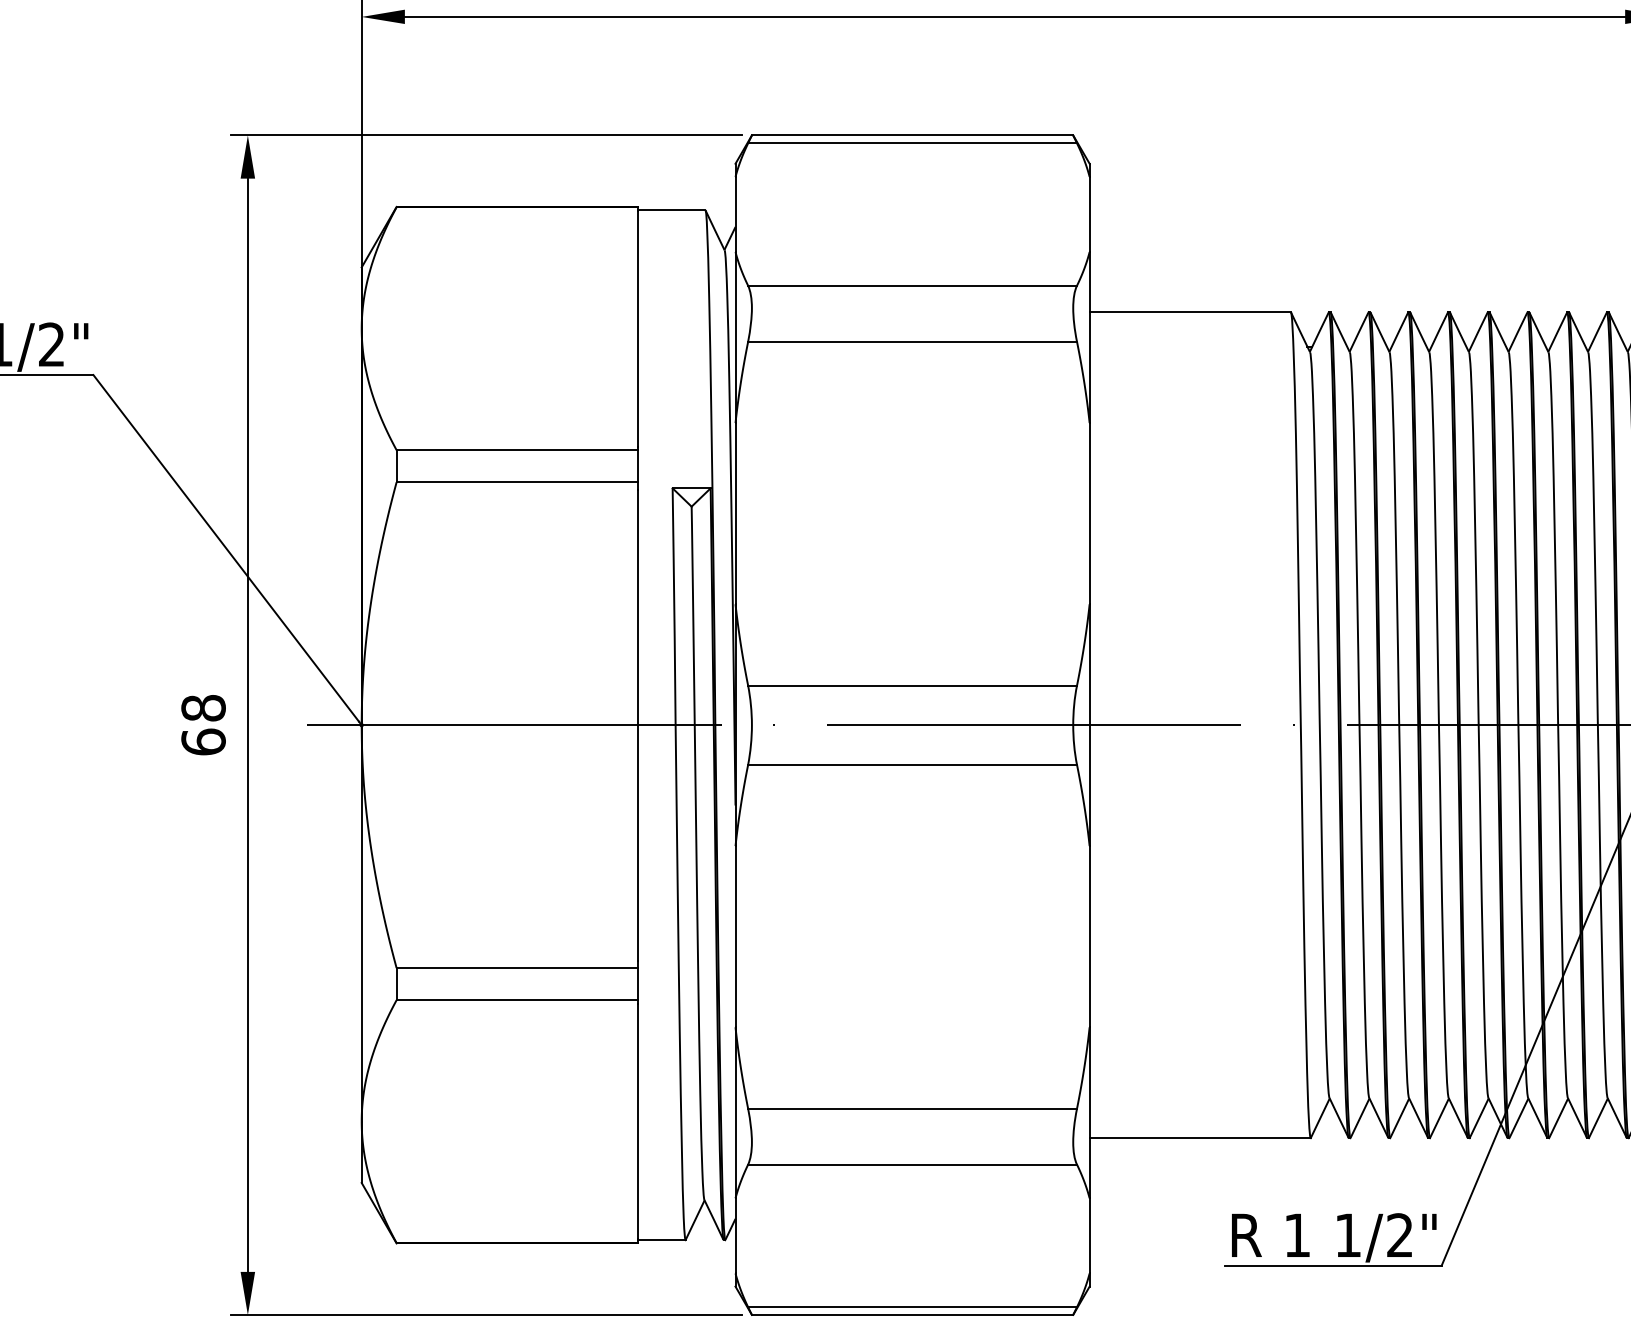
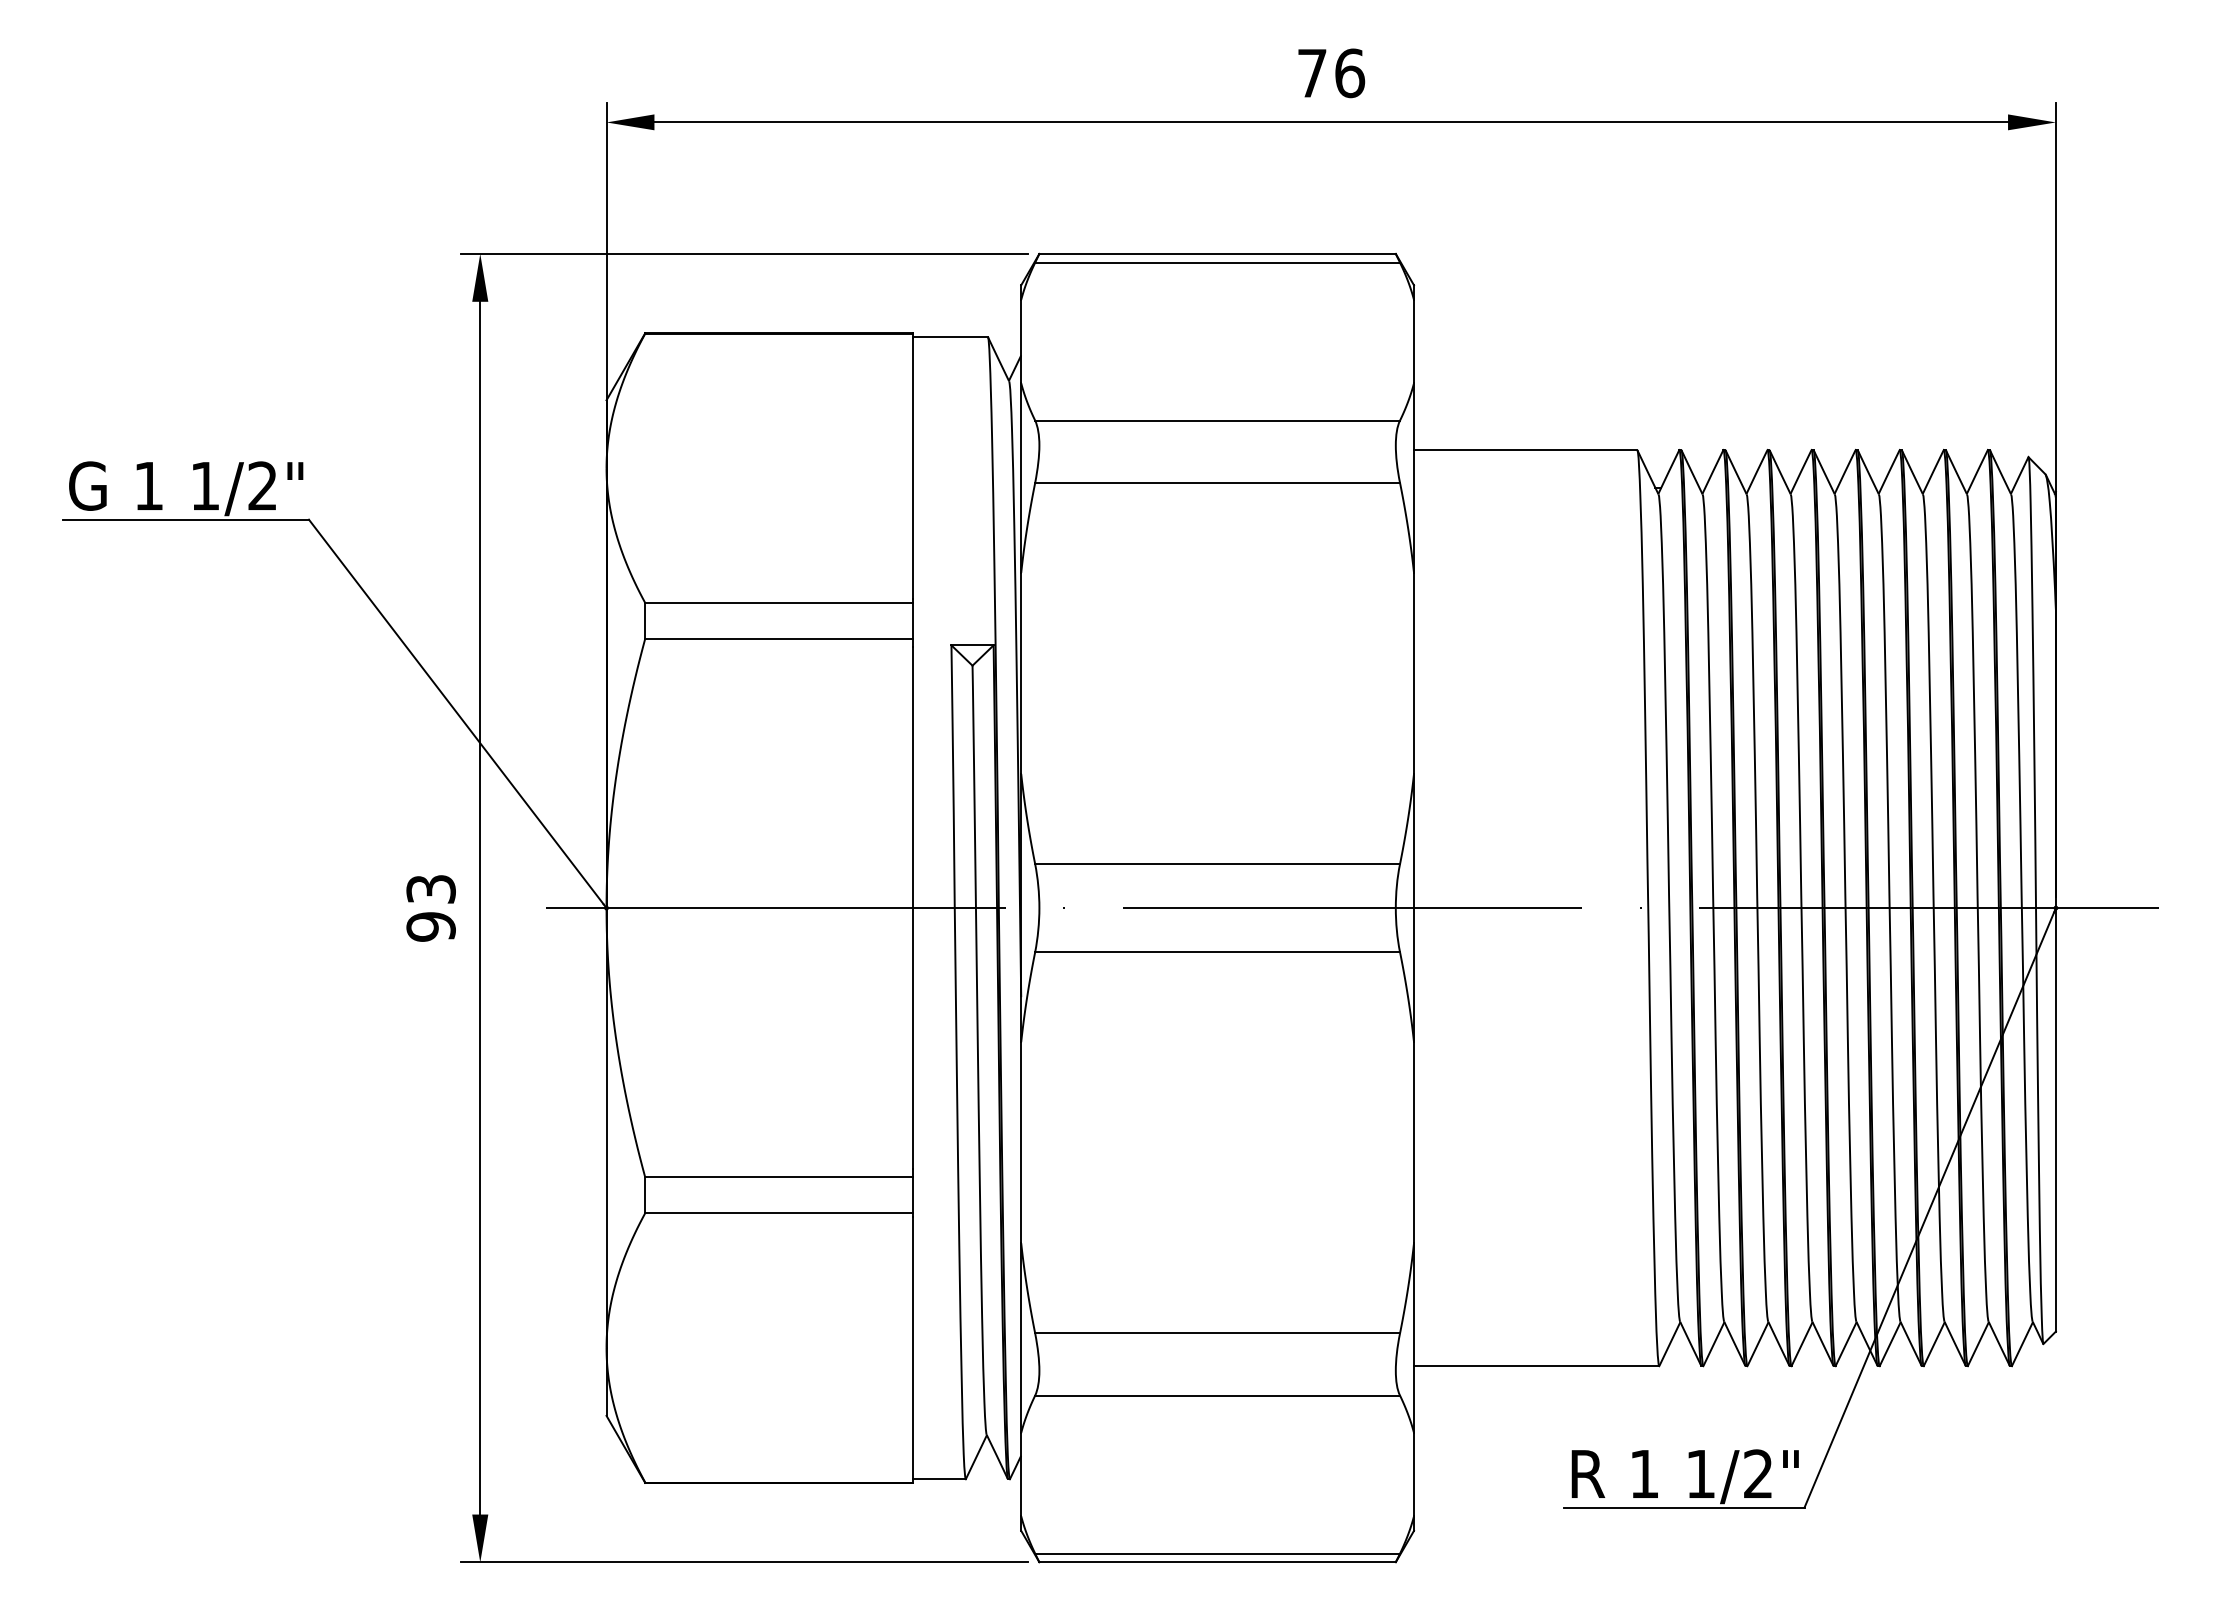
text: (203, 724) -> (430, 907), 68 -> 93

